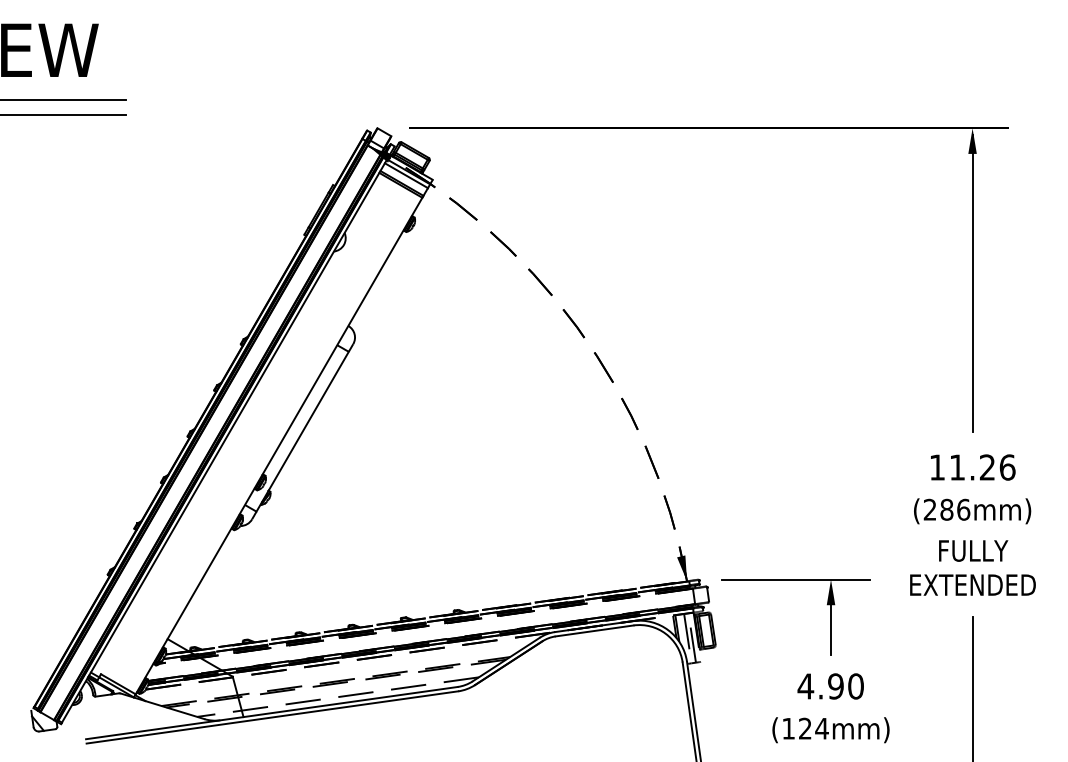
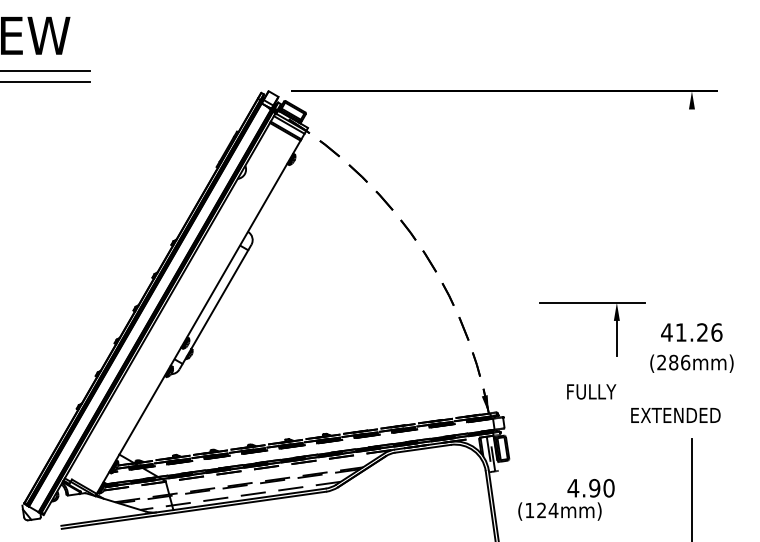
line: (972, 283) -> (691, 201), removed
text: (937, 467) -> (667, 332), 11.26 -> 41.26
text: (973, 550) -> (591, 391), moved
text: (972, 584) -> (675, 415), moved
part: (827, 605) -> (614, 321), moved
text: (830, 730) -> (559, 511), moved

